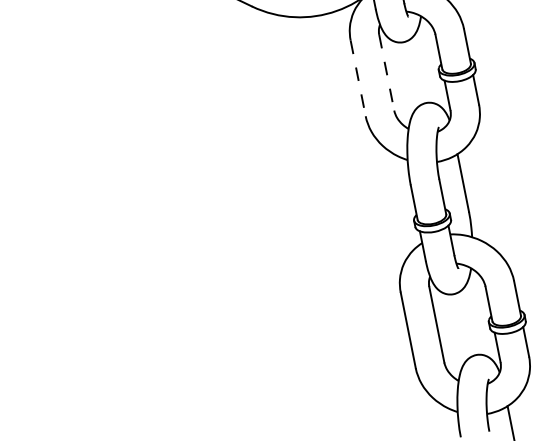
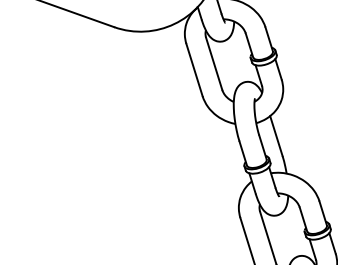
line: (386, 72) -> (214, 63), dashed -> solid
line: (358, 78) -> (194, 70), dashed -> solid

